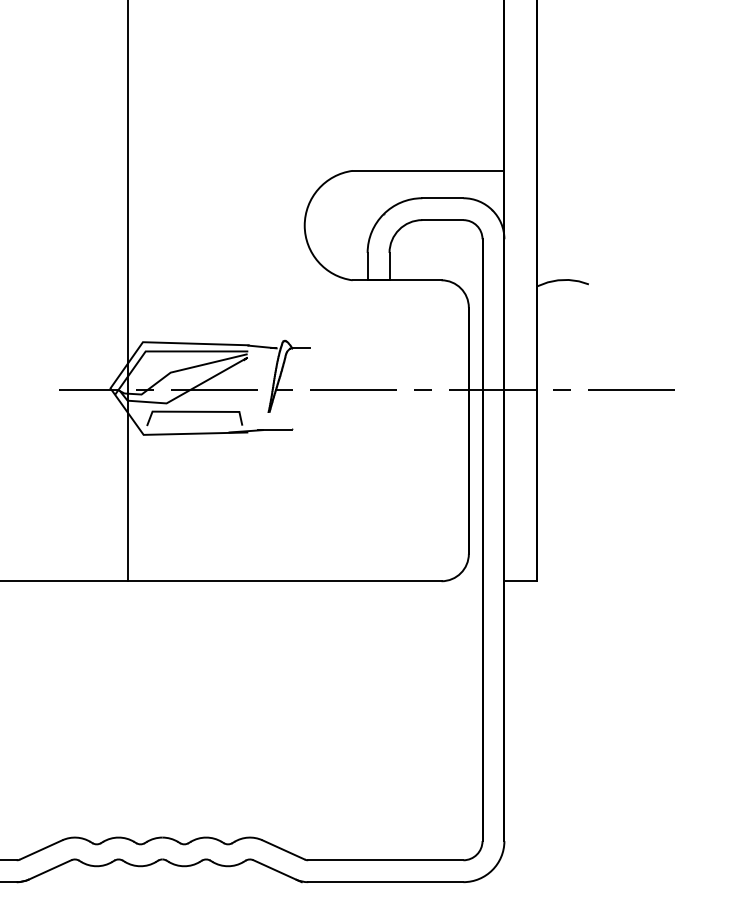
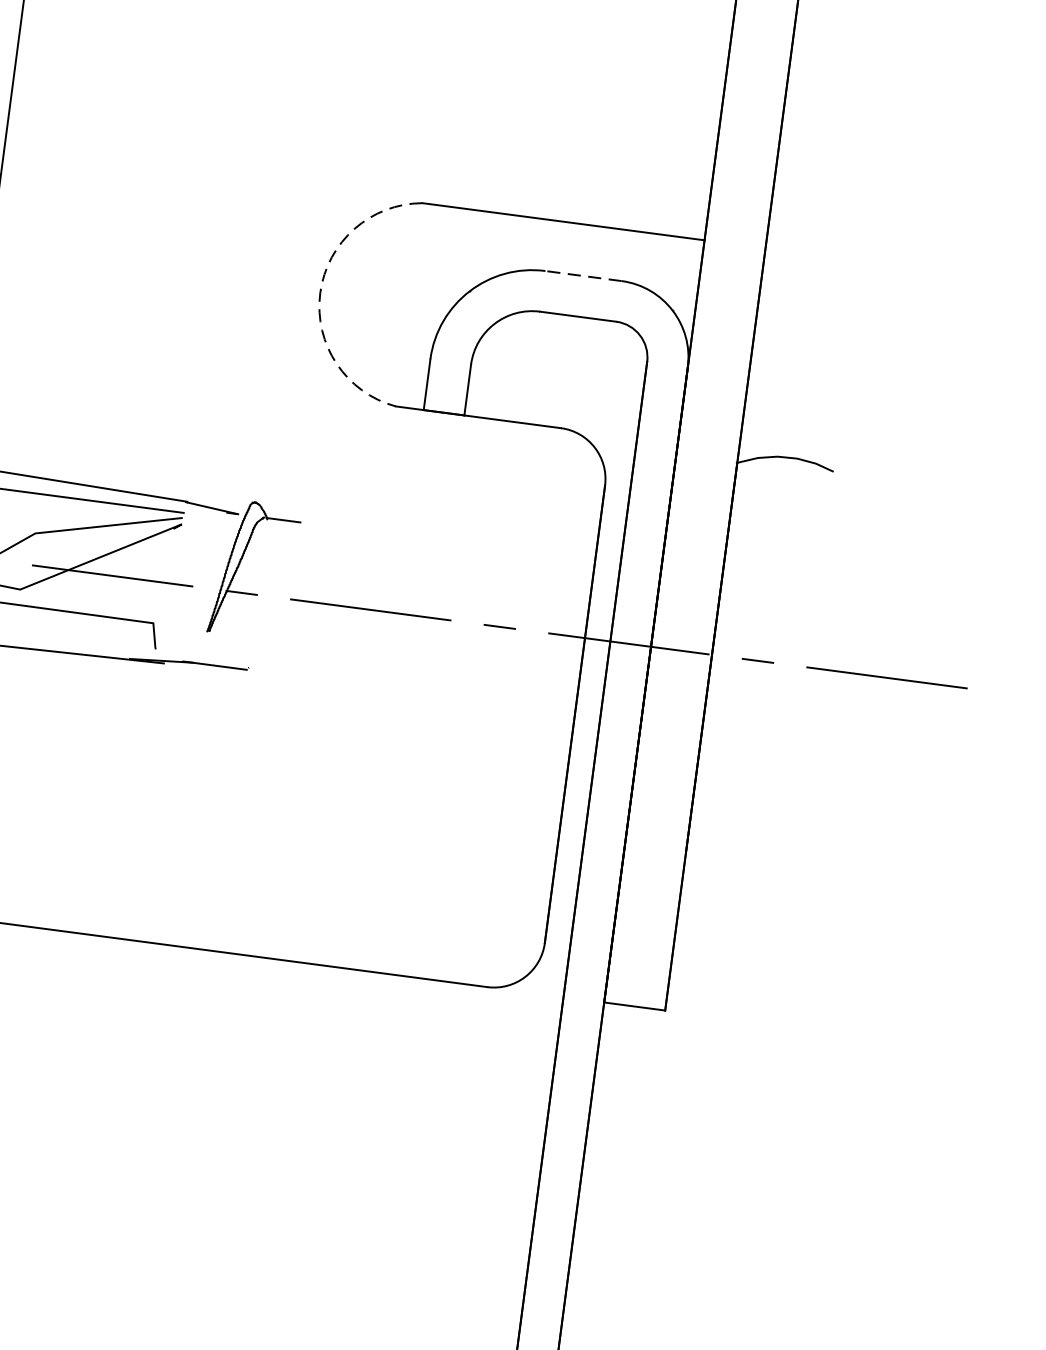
line: (442, 198) -> (582, 276), solid -> dashed
arc: (304, 225) -> (319, 292), solid -> dashed

